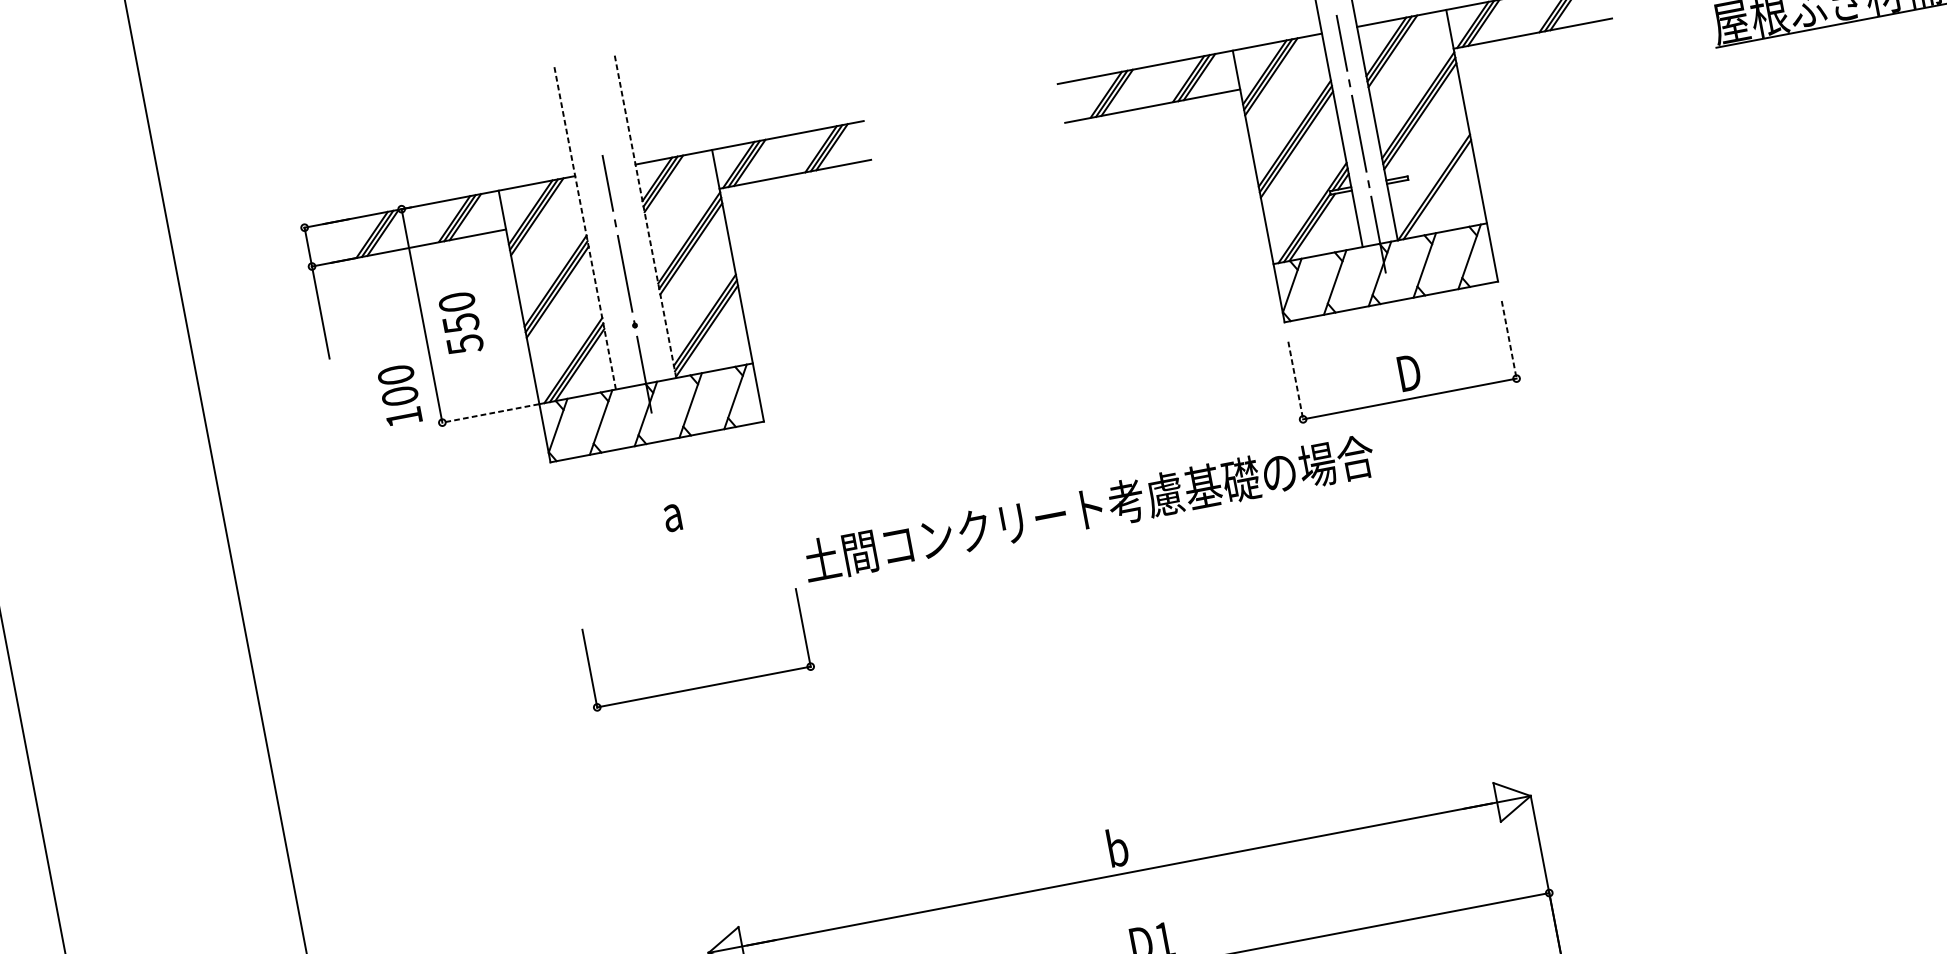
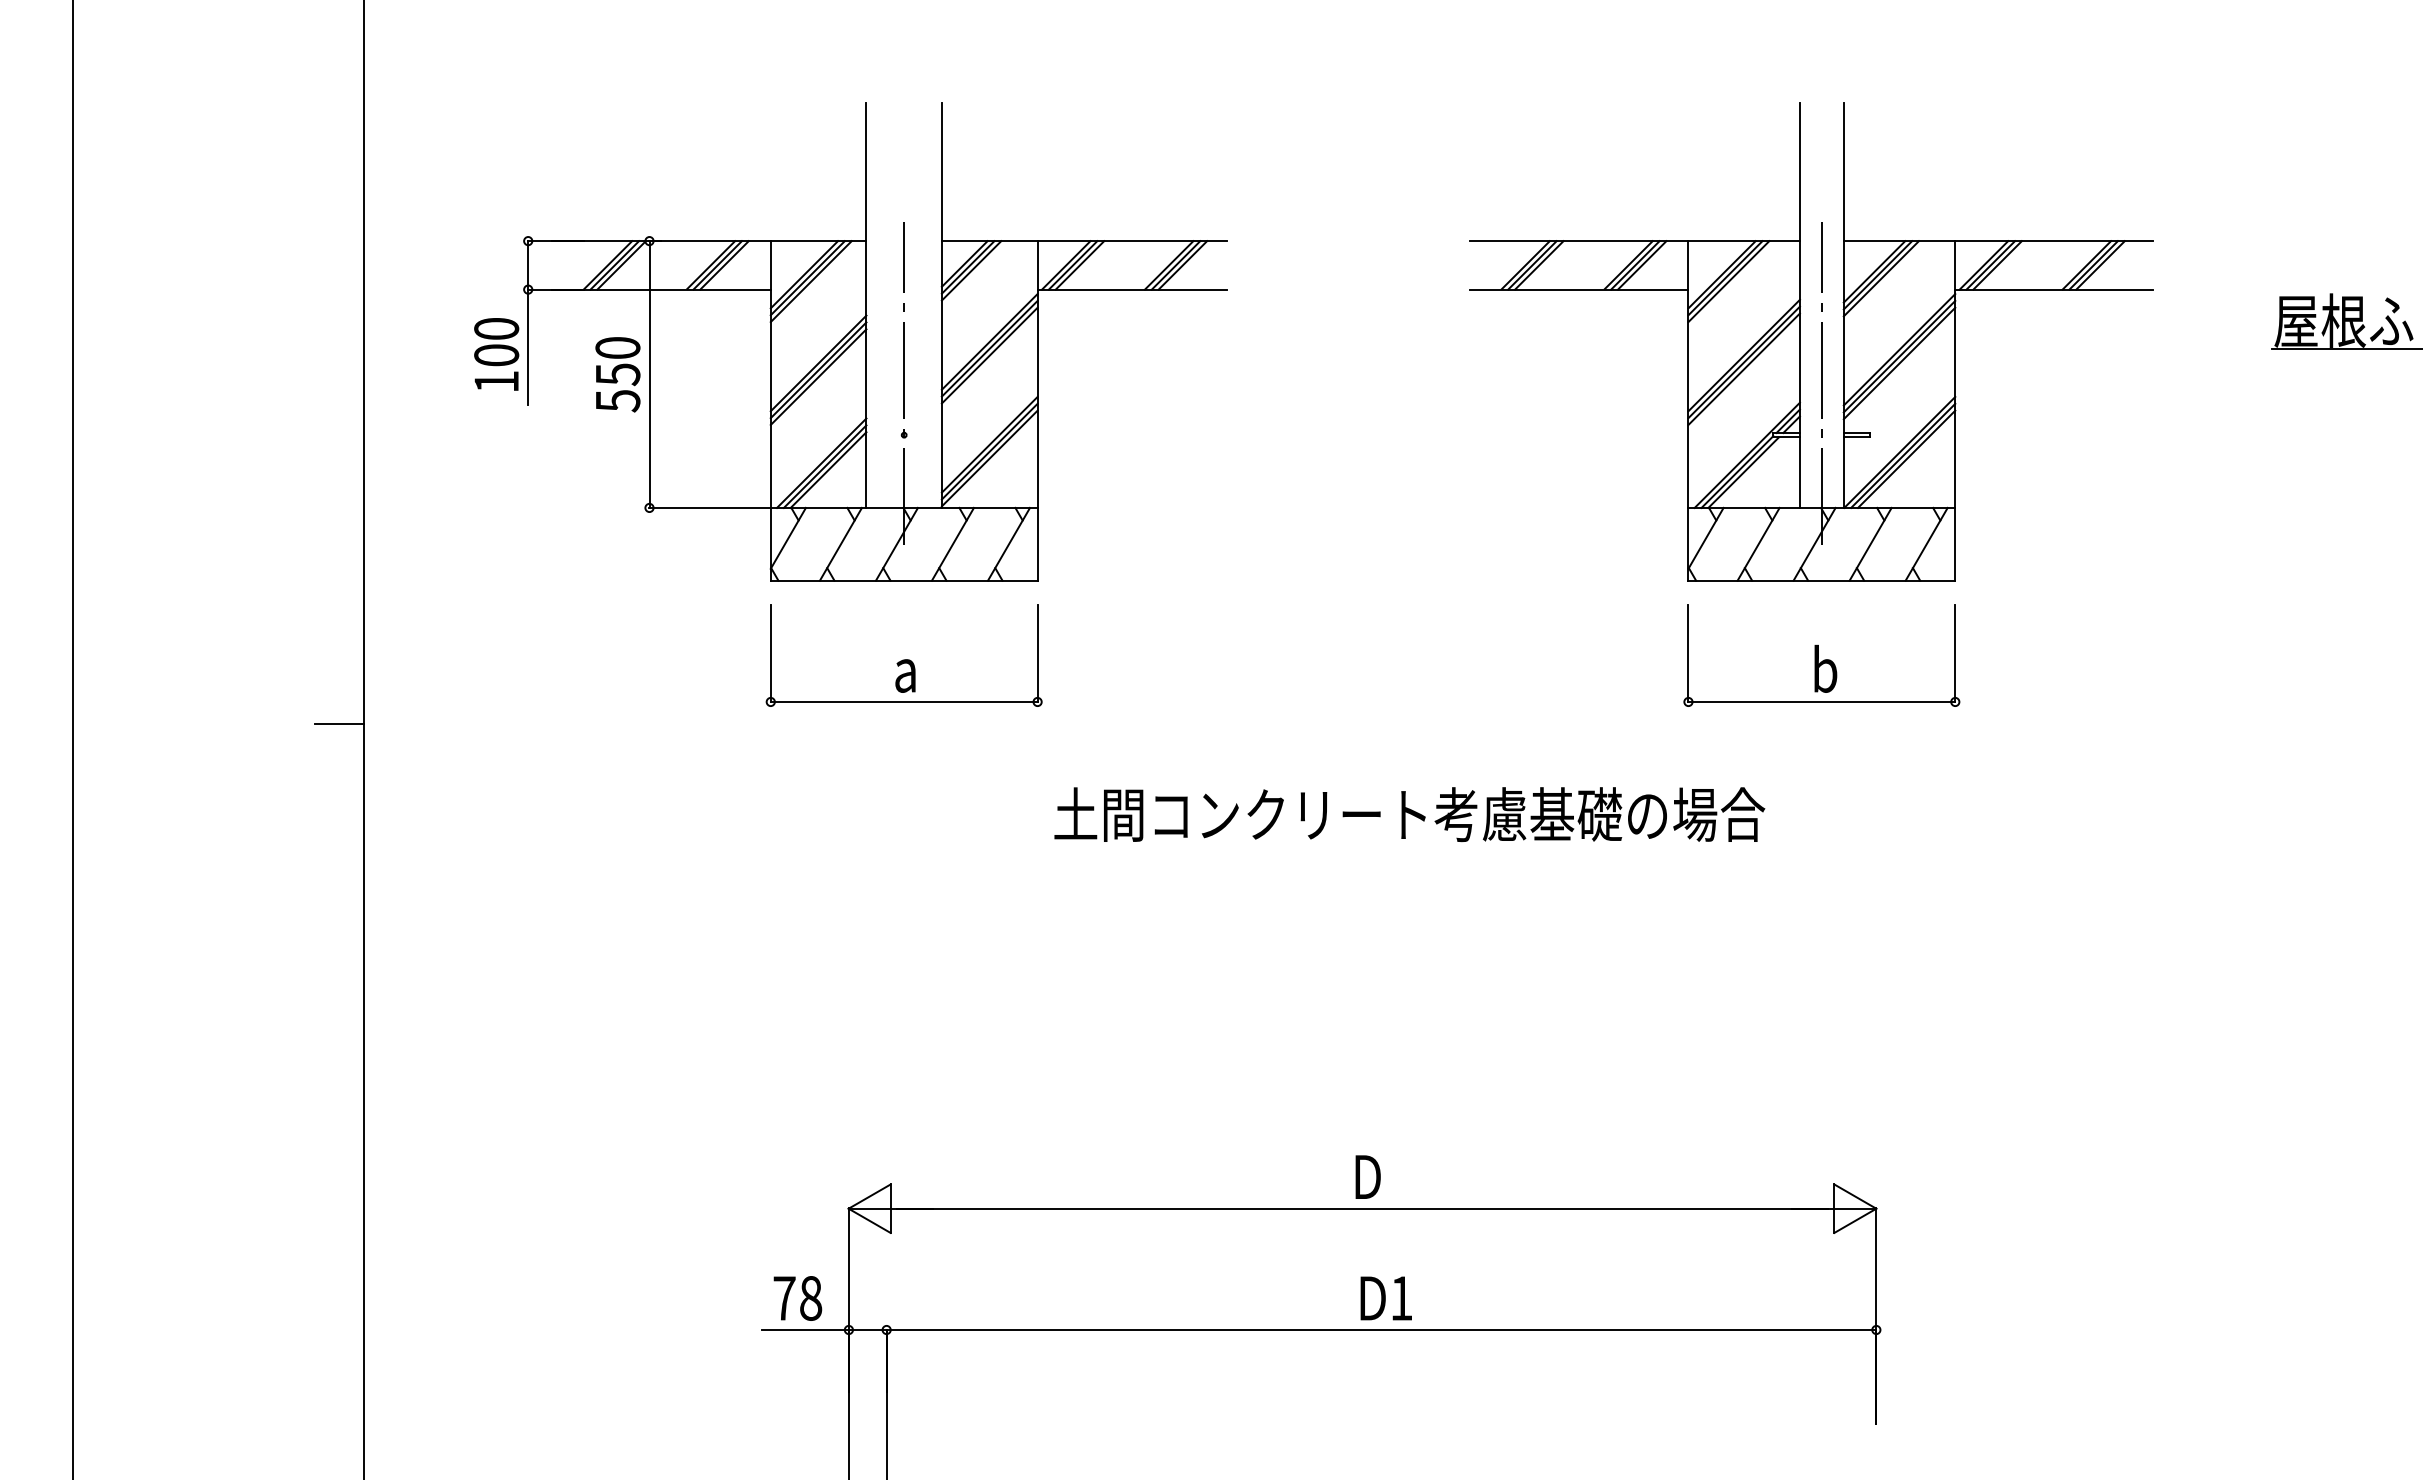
line: (1440, 191) -> (1906, 458), added
line: (645, 216) -> (941, 305), dashed -> solid
line: (585, 227) -> (866, 305), dashed -> solid
text: (460, 323) -> (617, 374), moved
line: (1509, 339) -> (1955, 653), dashed -> solid
text: (1409, 371) -> (1827, 668), D -> b
line: (1295, 380) -> (1688, 653), dashed -> solid
text: (399, 395) -> (496, 354), moved
line: (490, 413) -> (709, 507), dashed -> solid
text: (1088, 508) -> (1409, 814), moved
line: (227, 643) -> (339, 724), added
part: (703, 686) -> (903, 701), moved
text: (1118, 847) -> (1367, 1175), b -> D

